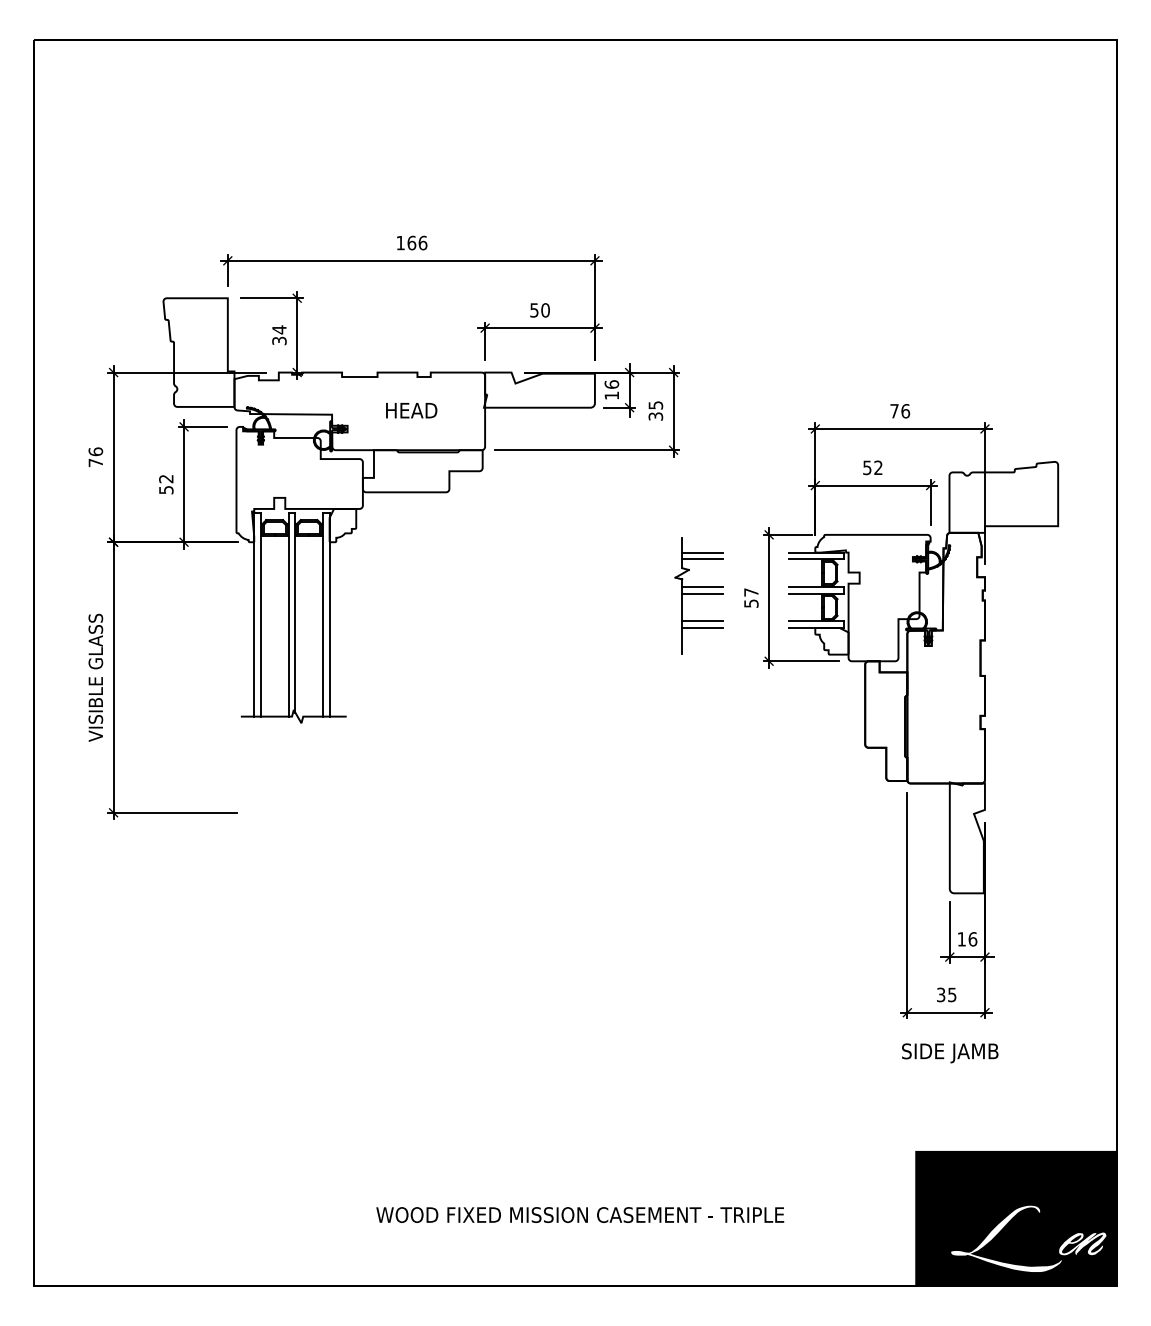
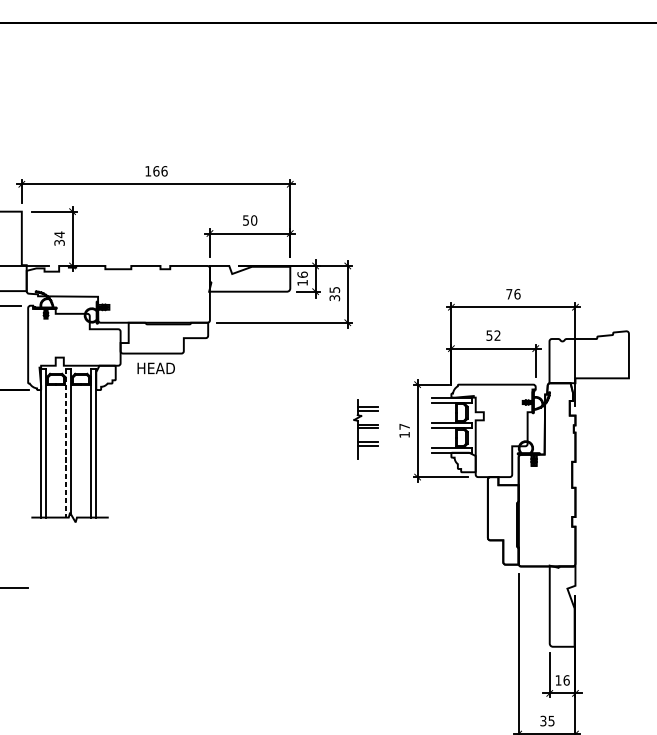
text: (411, 410) -> (156, 368), moved
part: (698, 595) -> (365, 429), size x0.7
text: (751, 603) -> (404, 434), 57 -> 17
line: (288, 615) -> (66, 443), solid -> dashed

